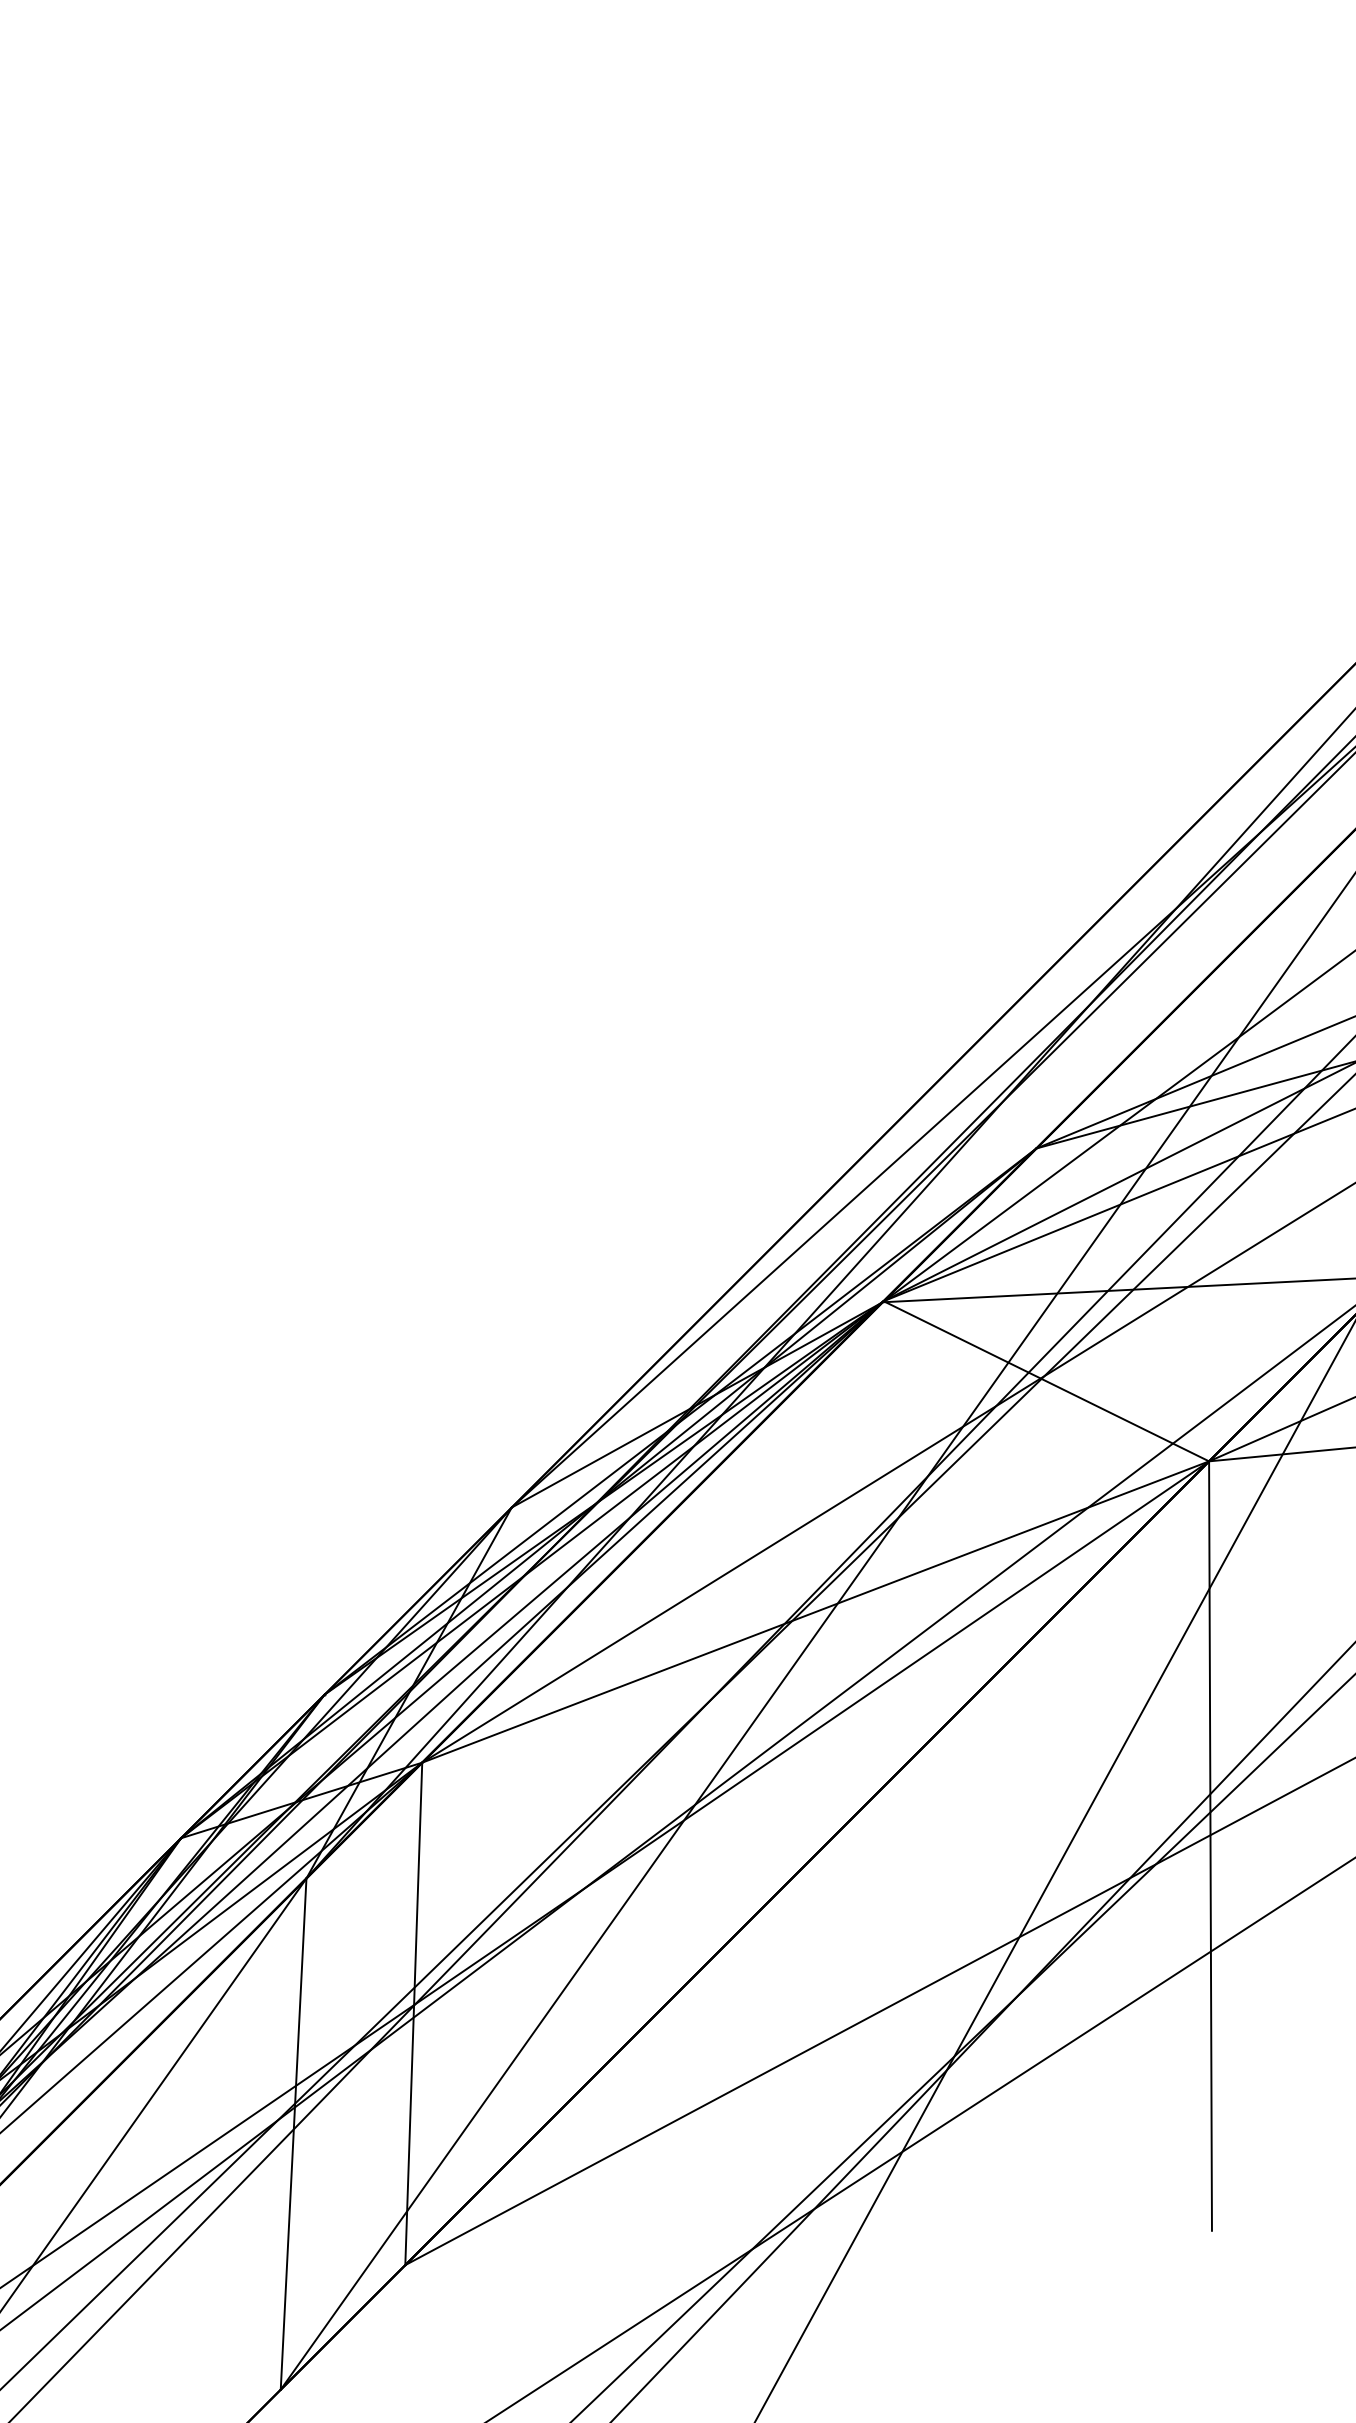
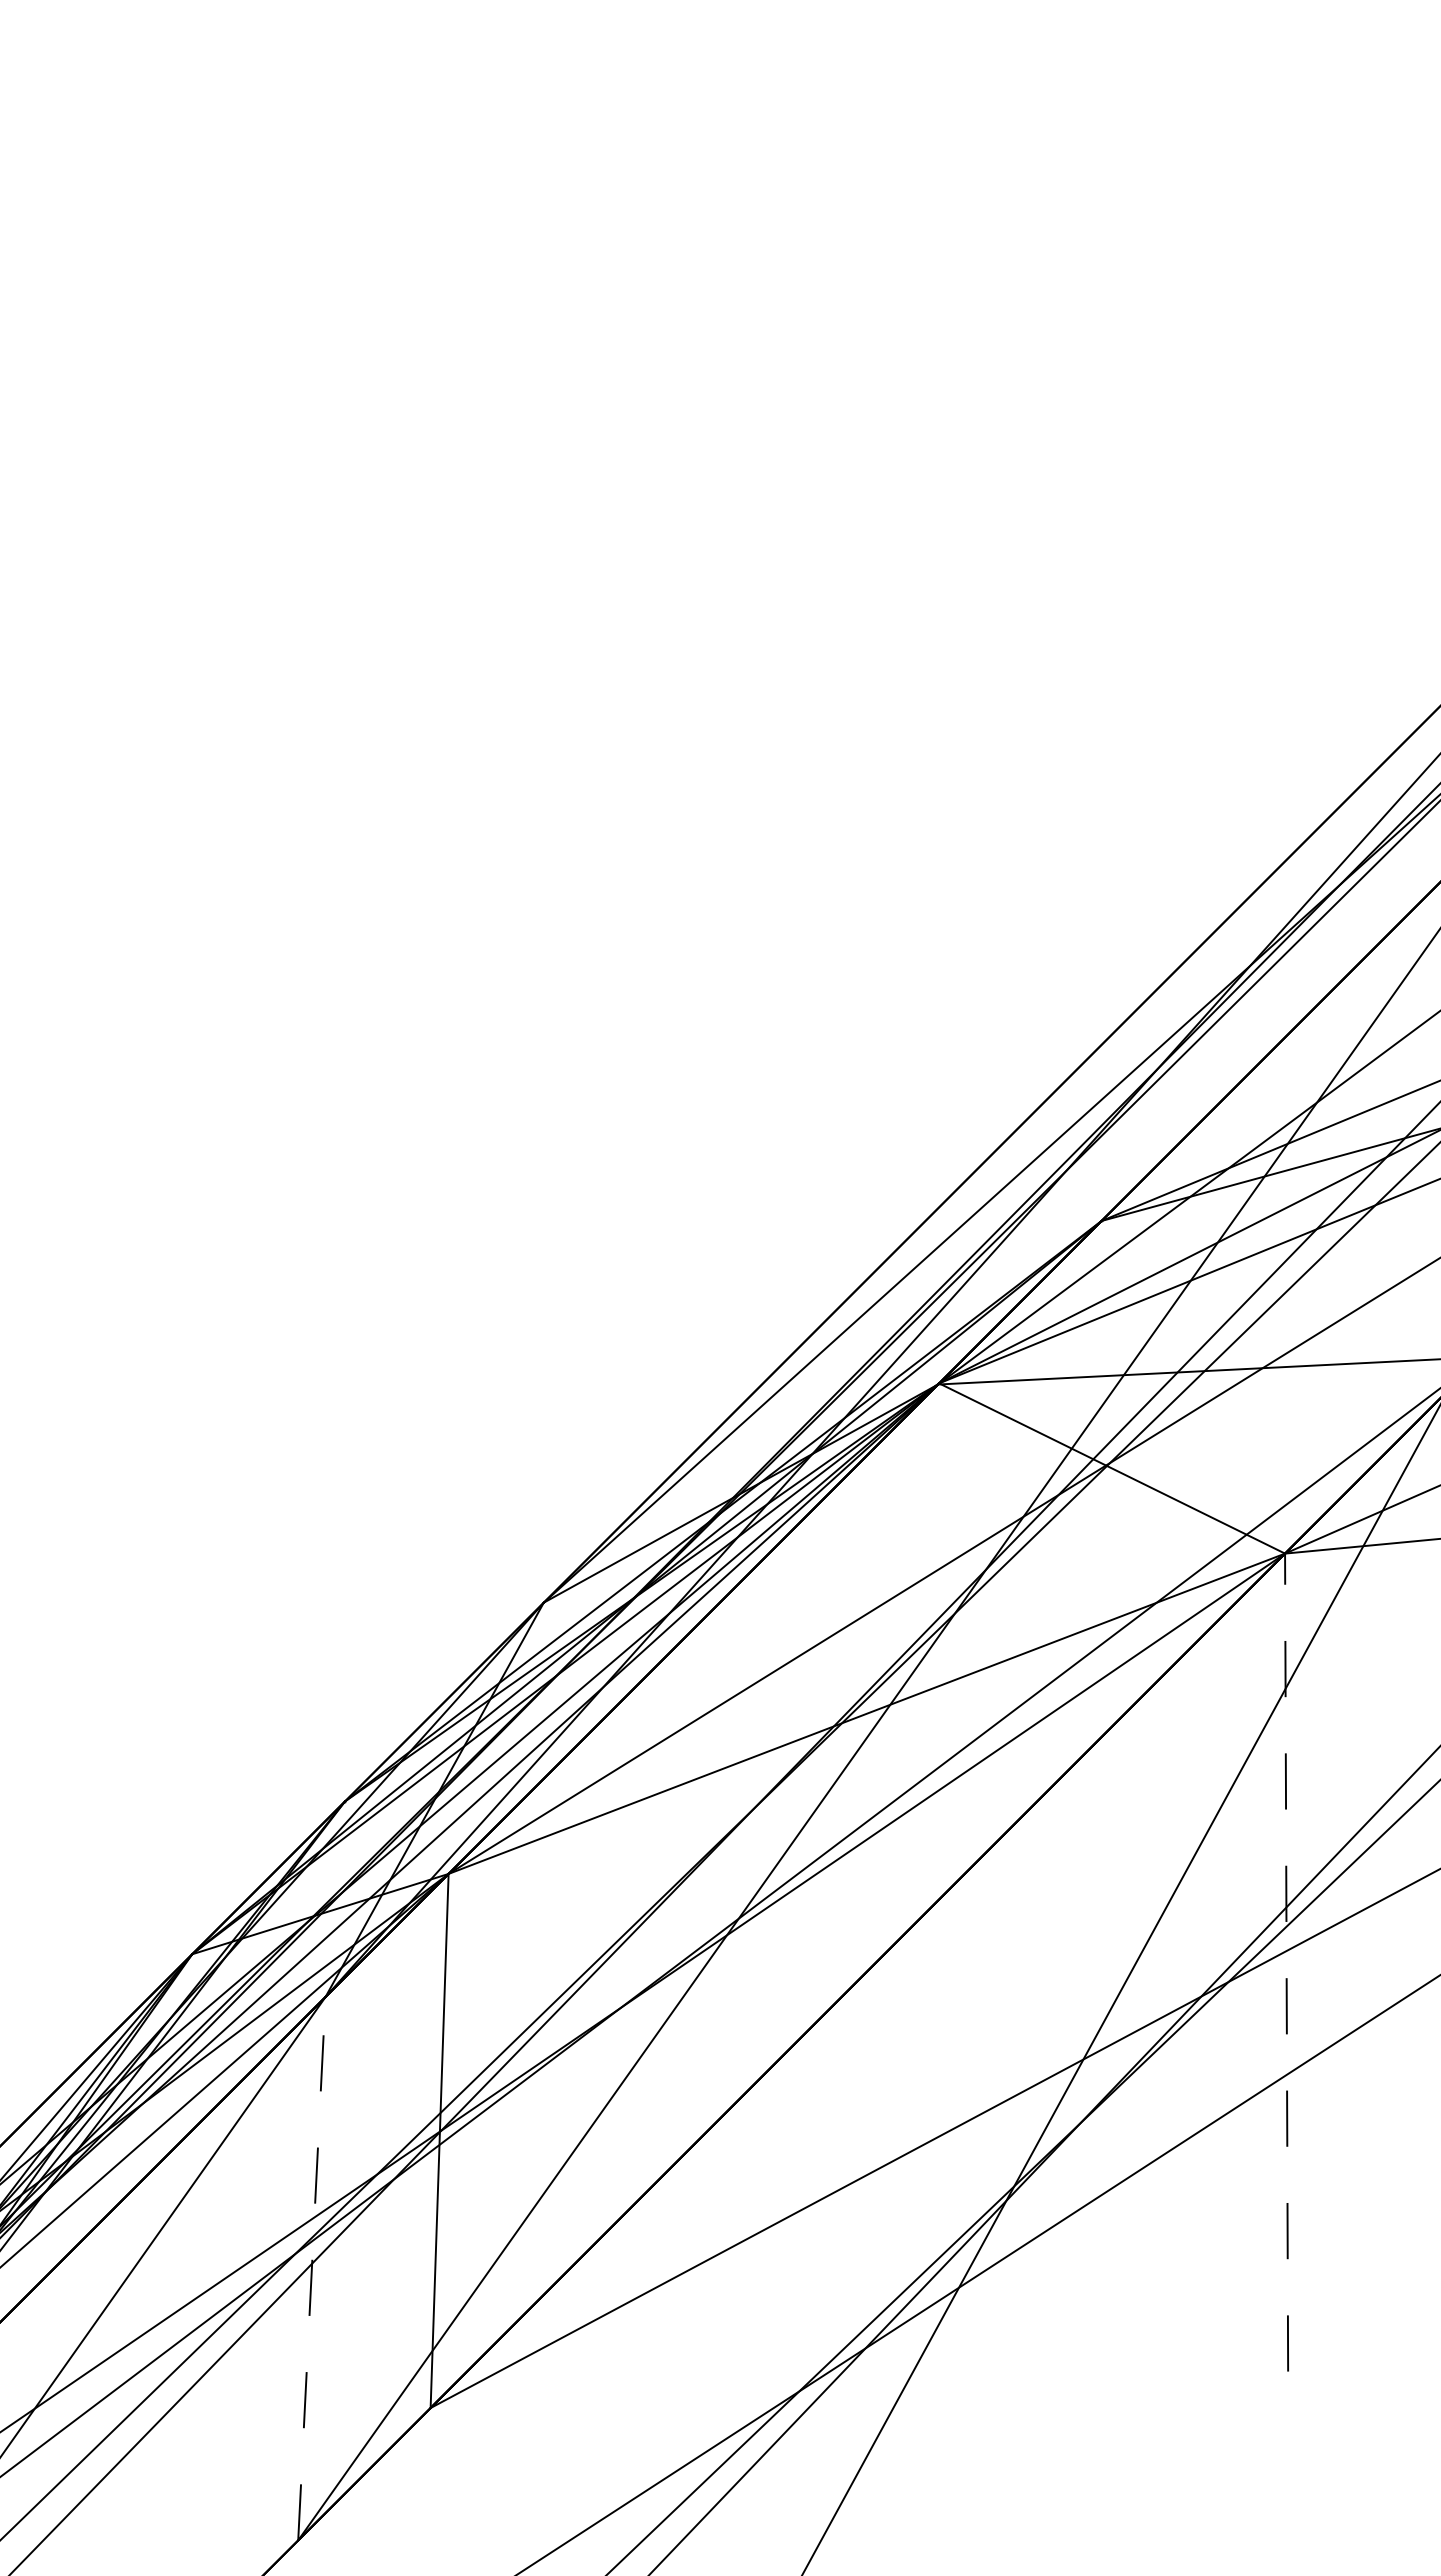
line: (1210, 1846) -> (1286, 1962), solid -> dashed
line: (293, 2133) -> (311, 2268), solid -> dashed

